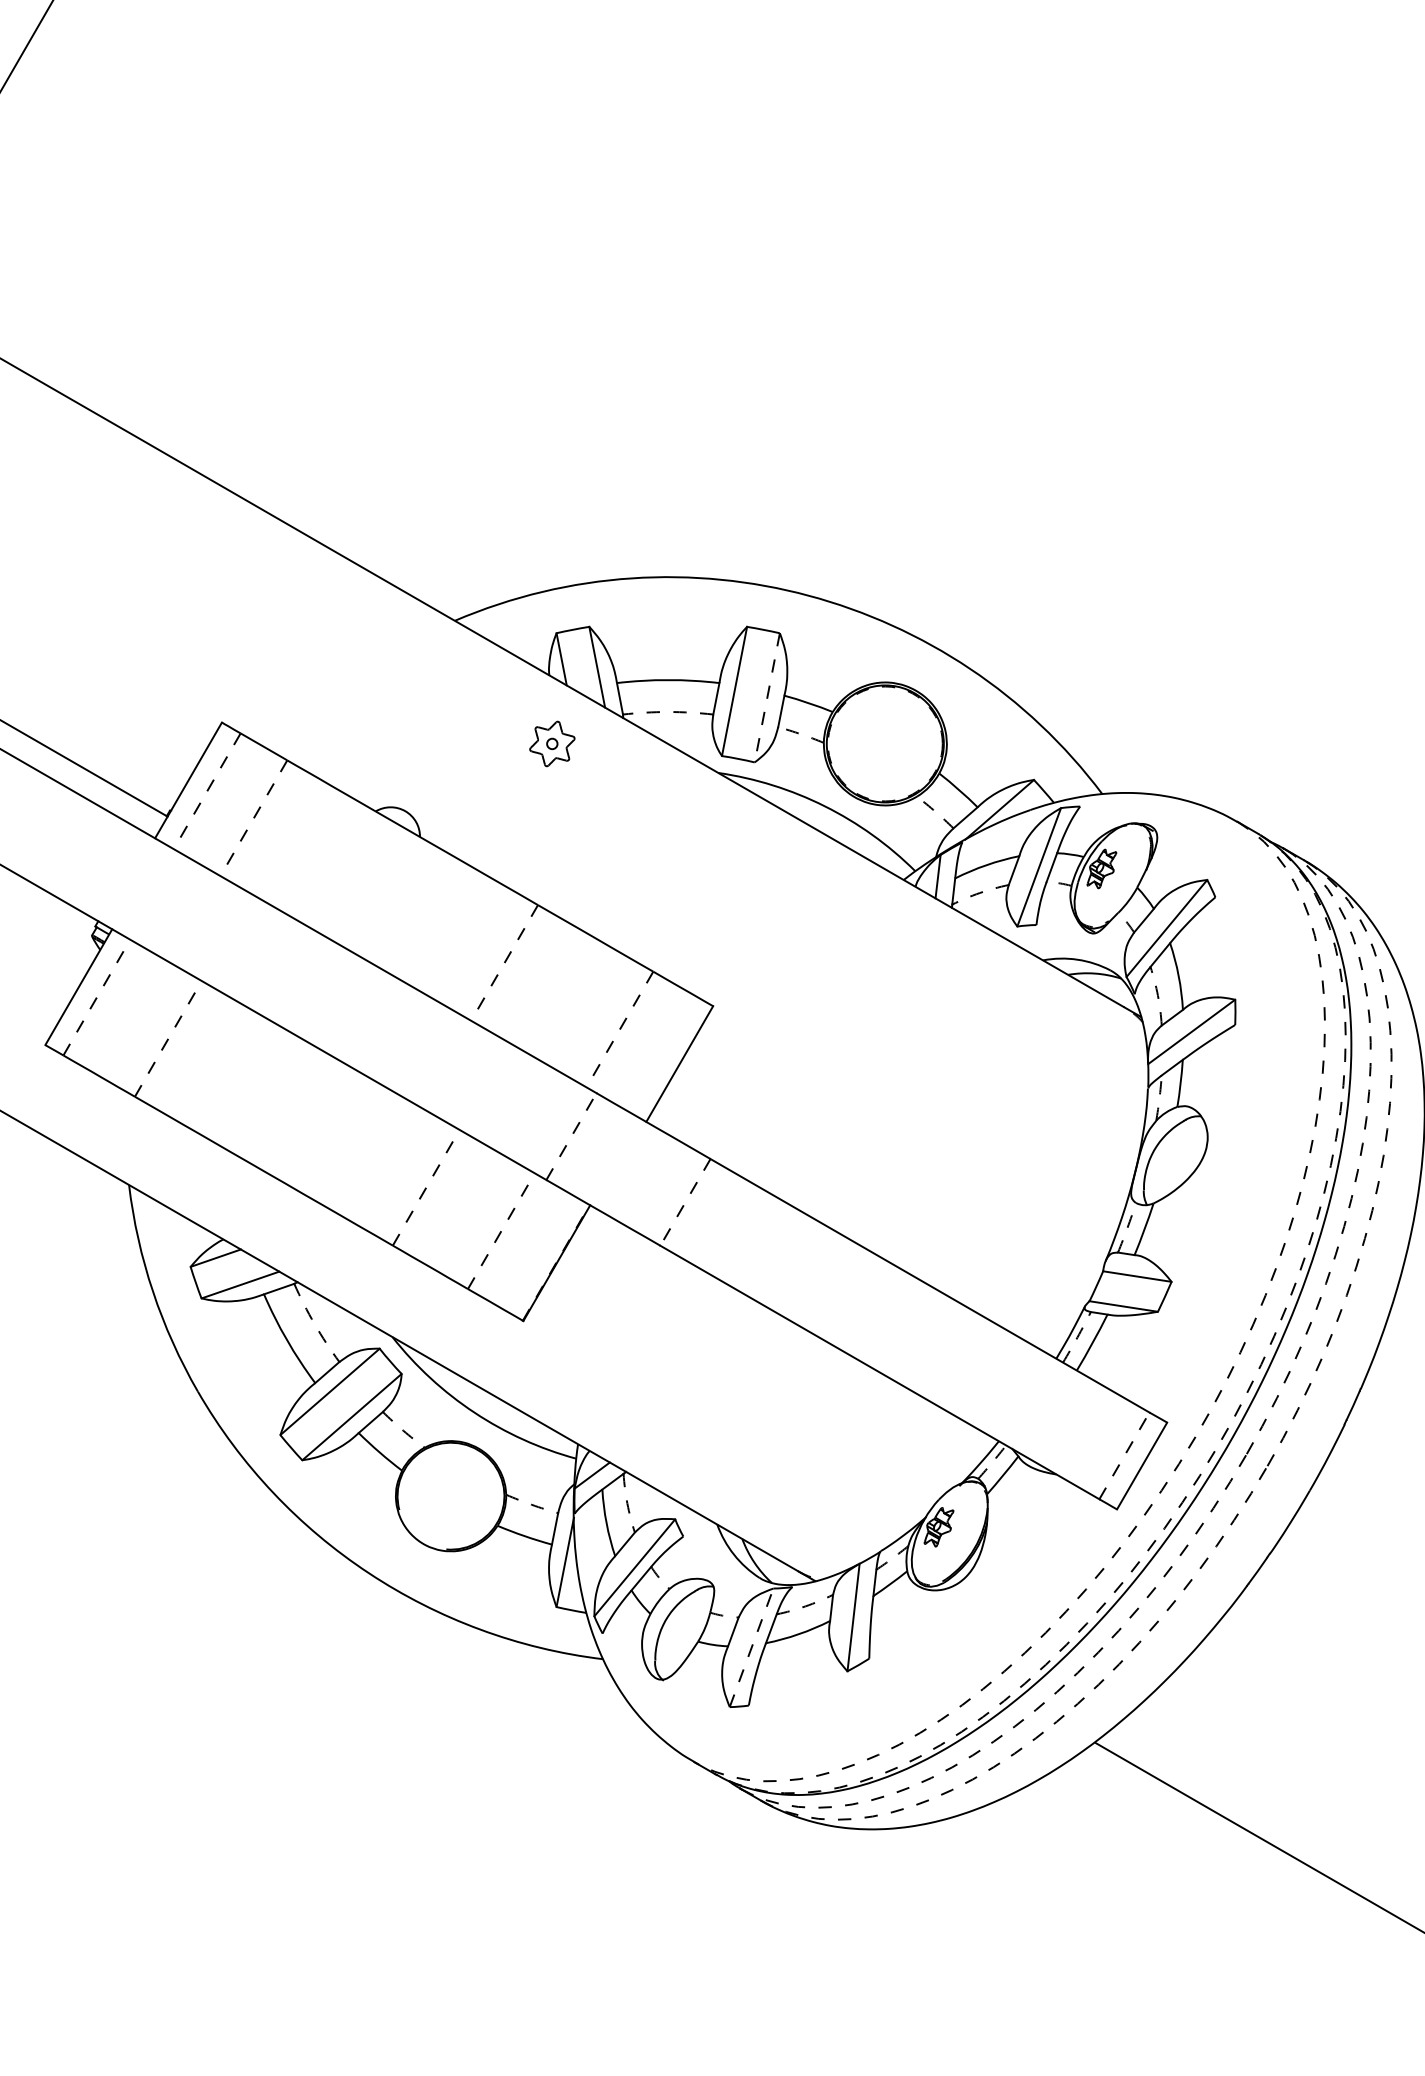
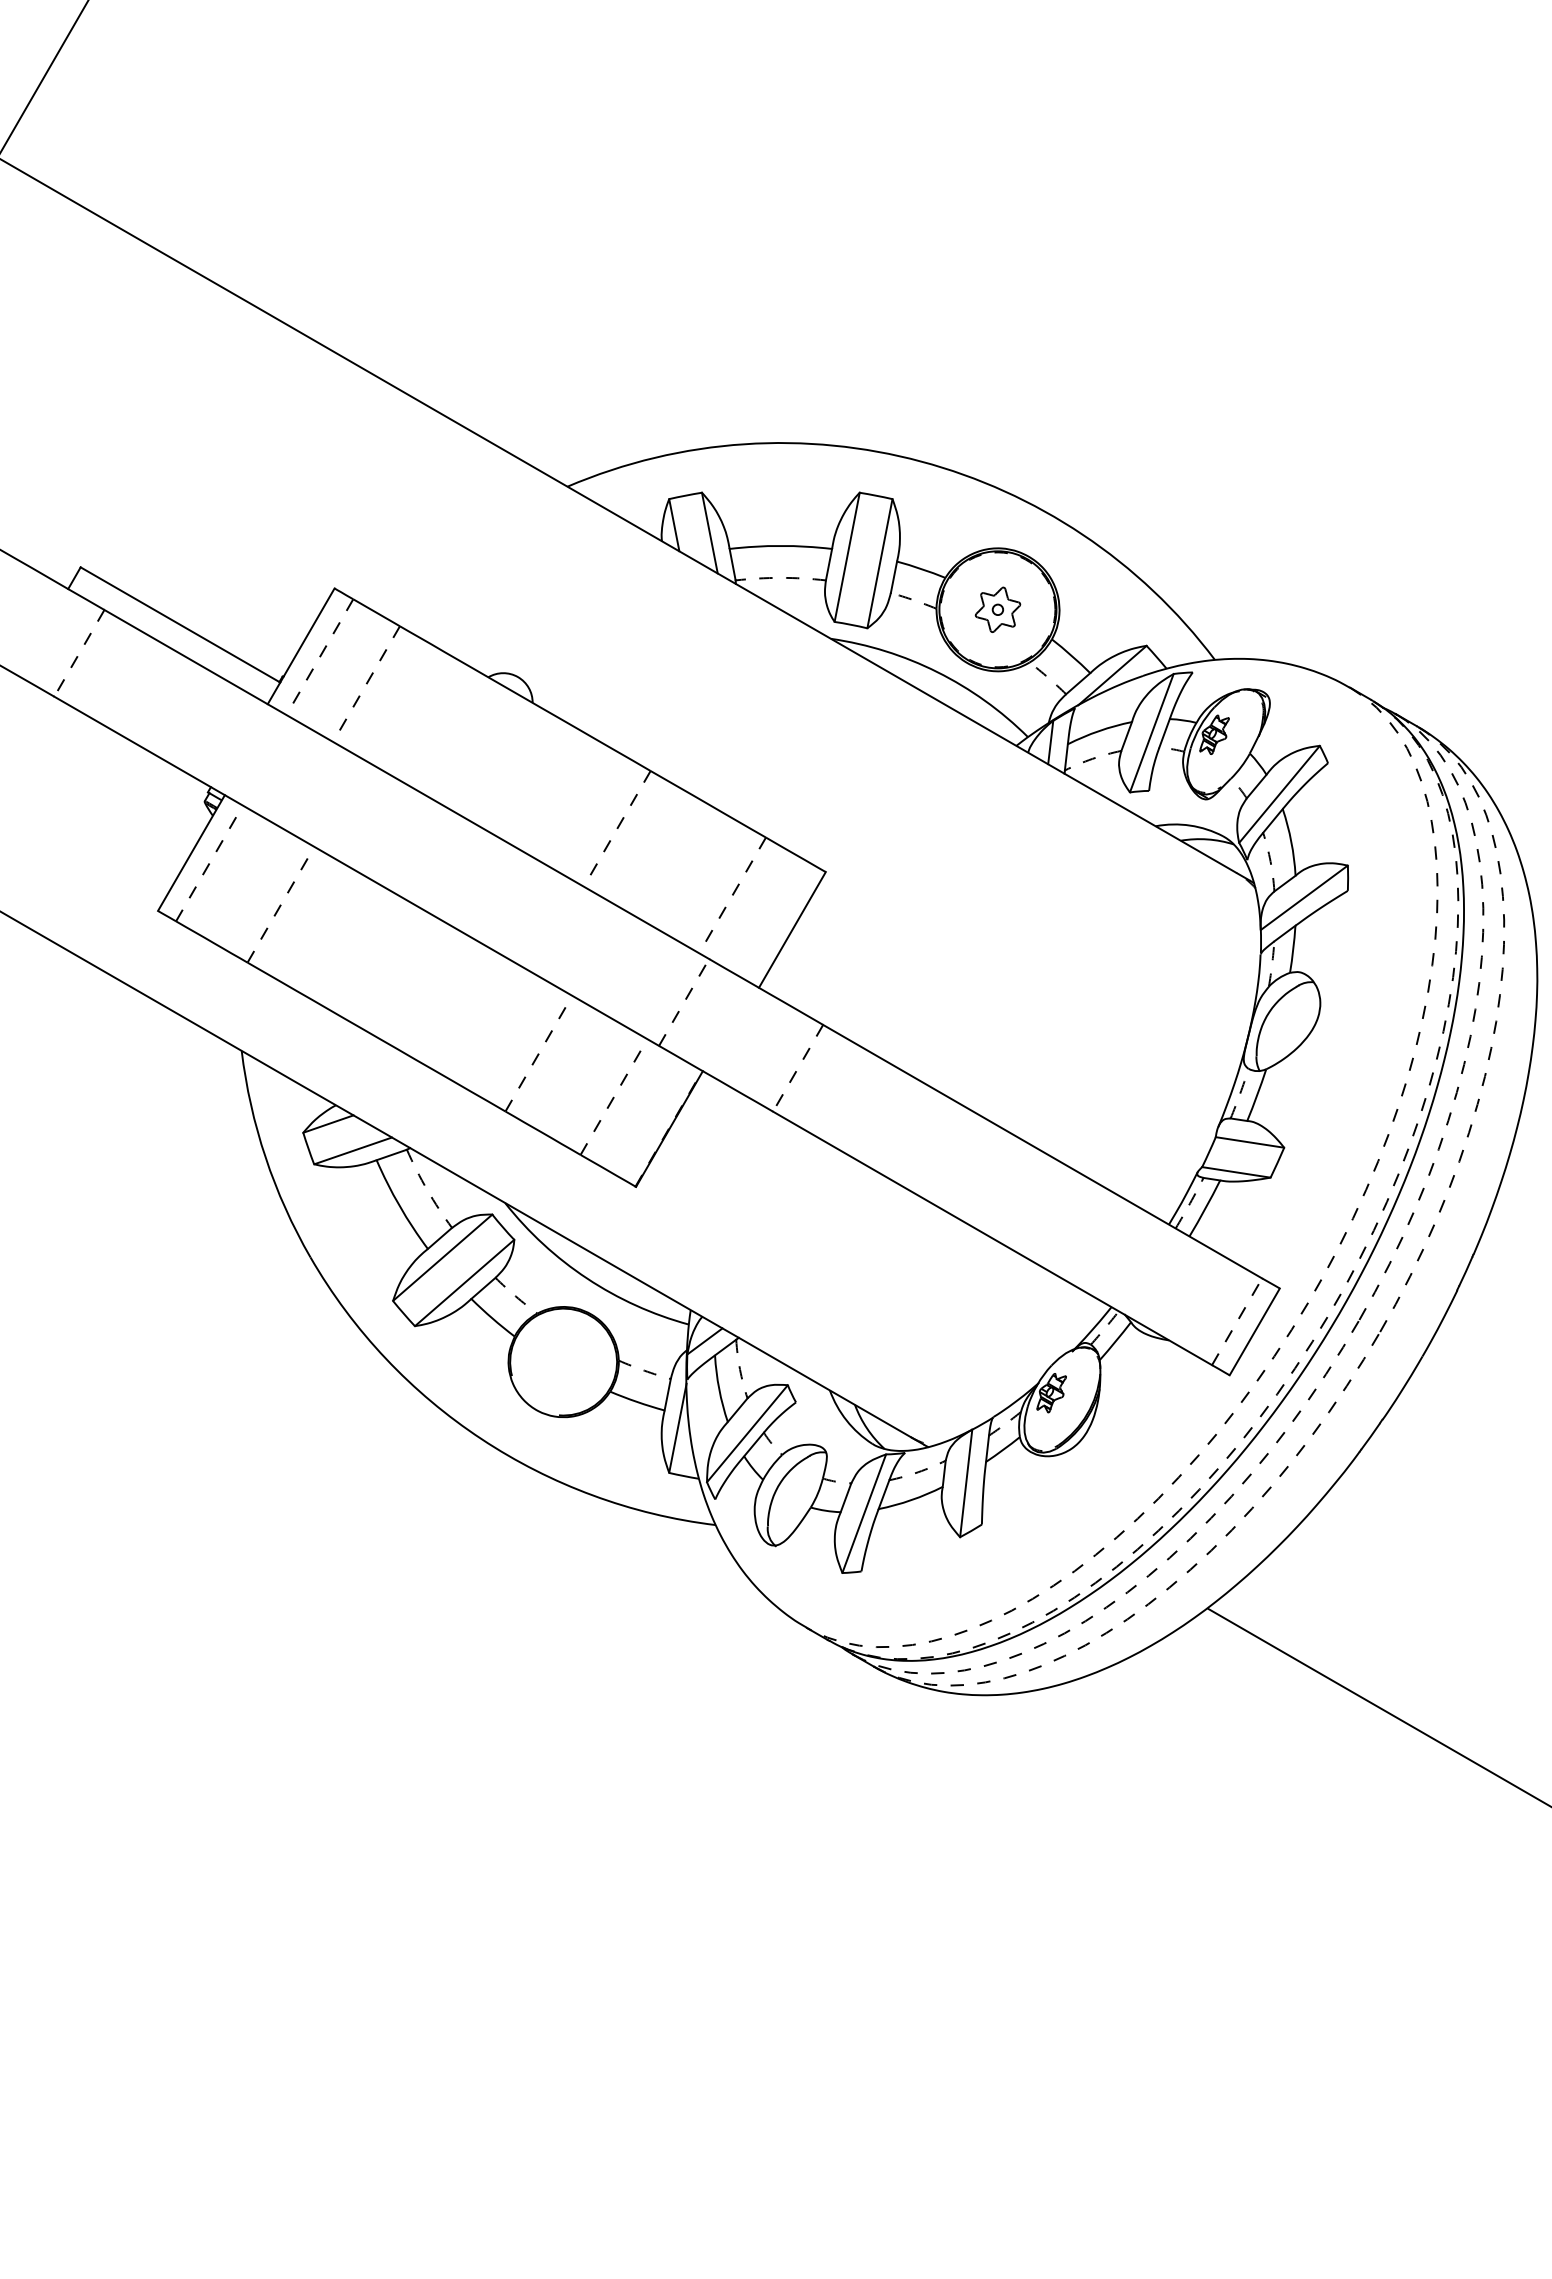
line: (766, 697) -> (879, 563), dashed -> solid
part: (551, 743) -> (997, 609), moved
line: (751, 1647) -> (864, 1513), dashed -> solid

